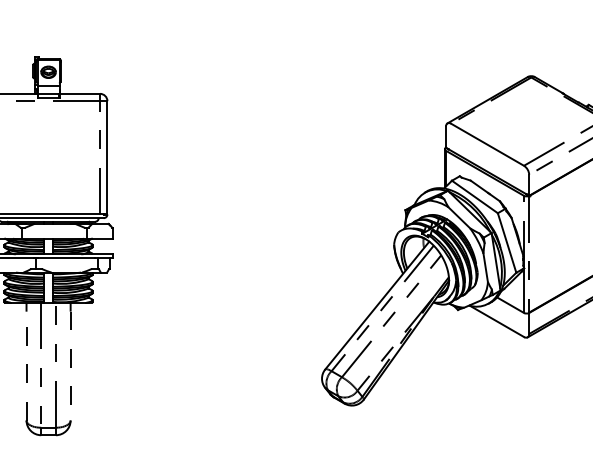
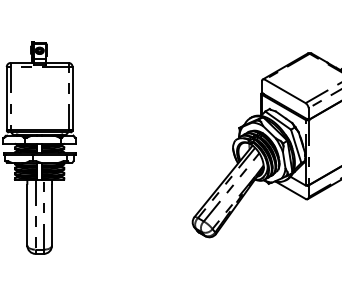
line: (26, 364) -> (27, 214), dashed -> solid
line: (71, 366) -> (52, 215), dashed -> solid

